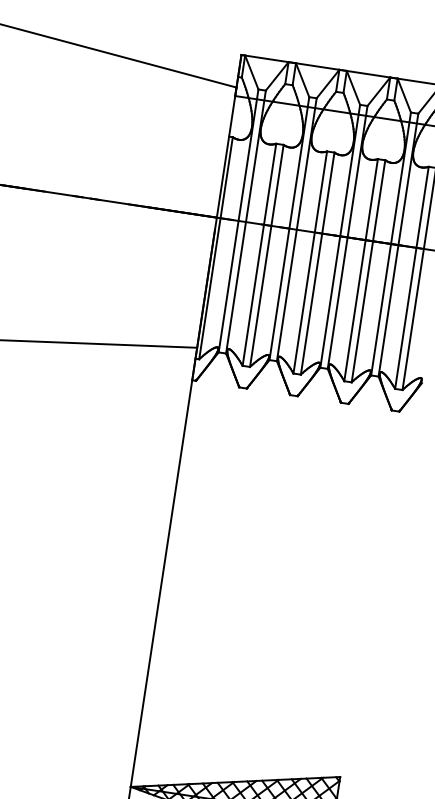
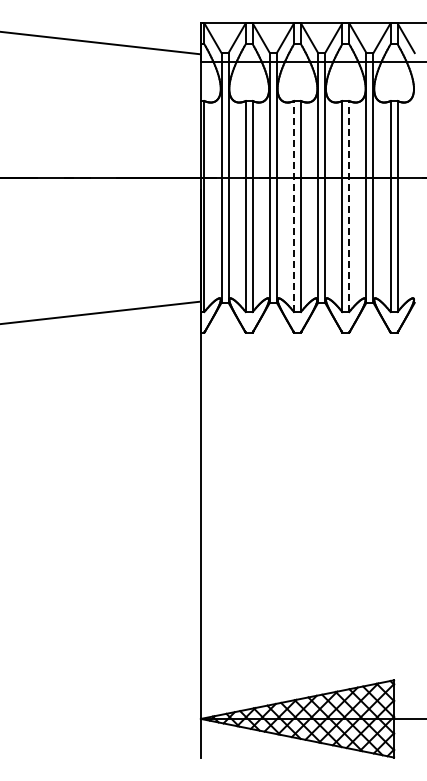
line: (309, 262) -> (293, 206), solid -> dashed
line: (368, 271) -> (349, 206), solid -> dashed

